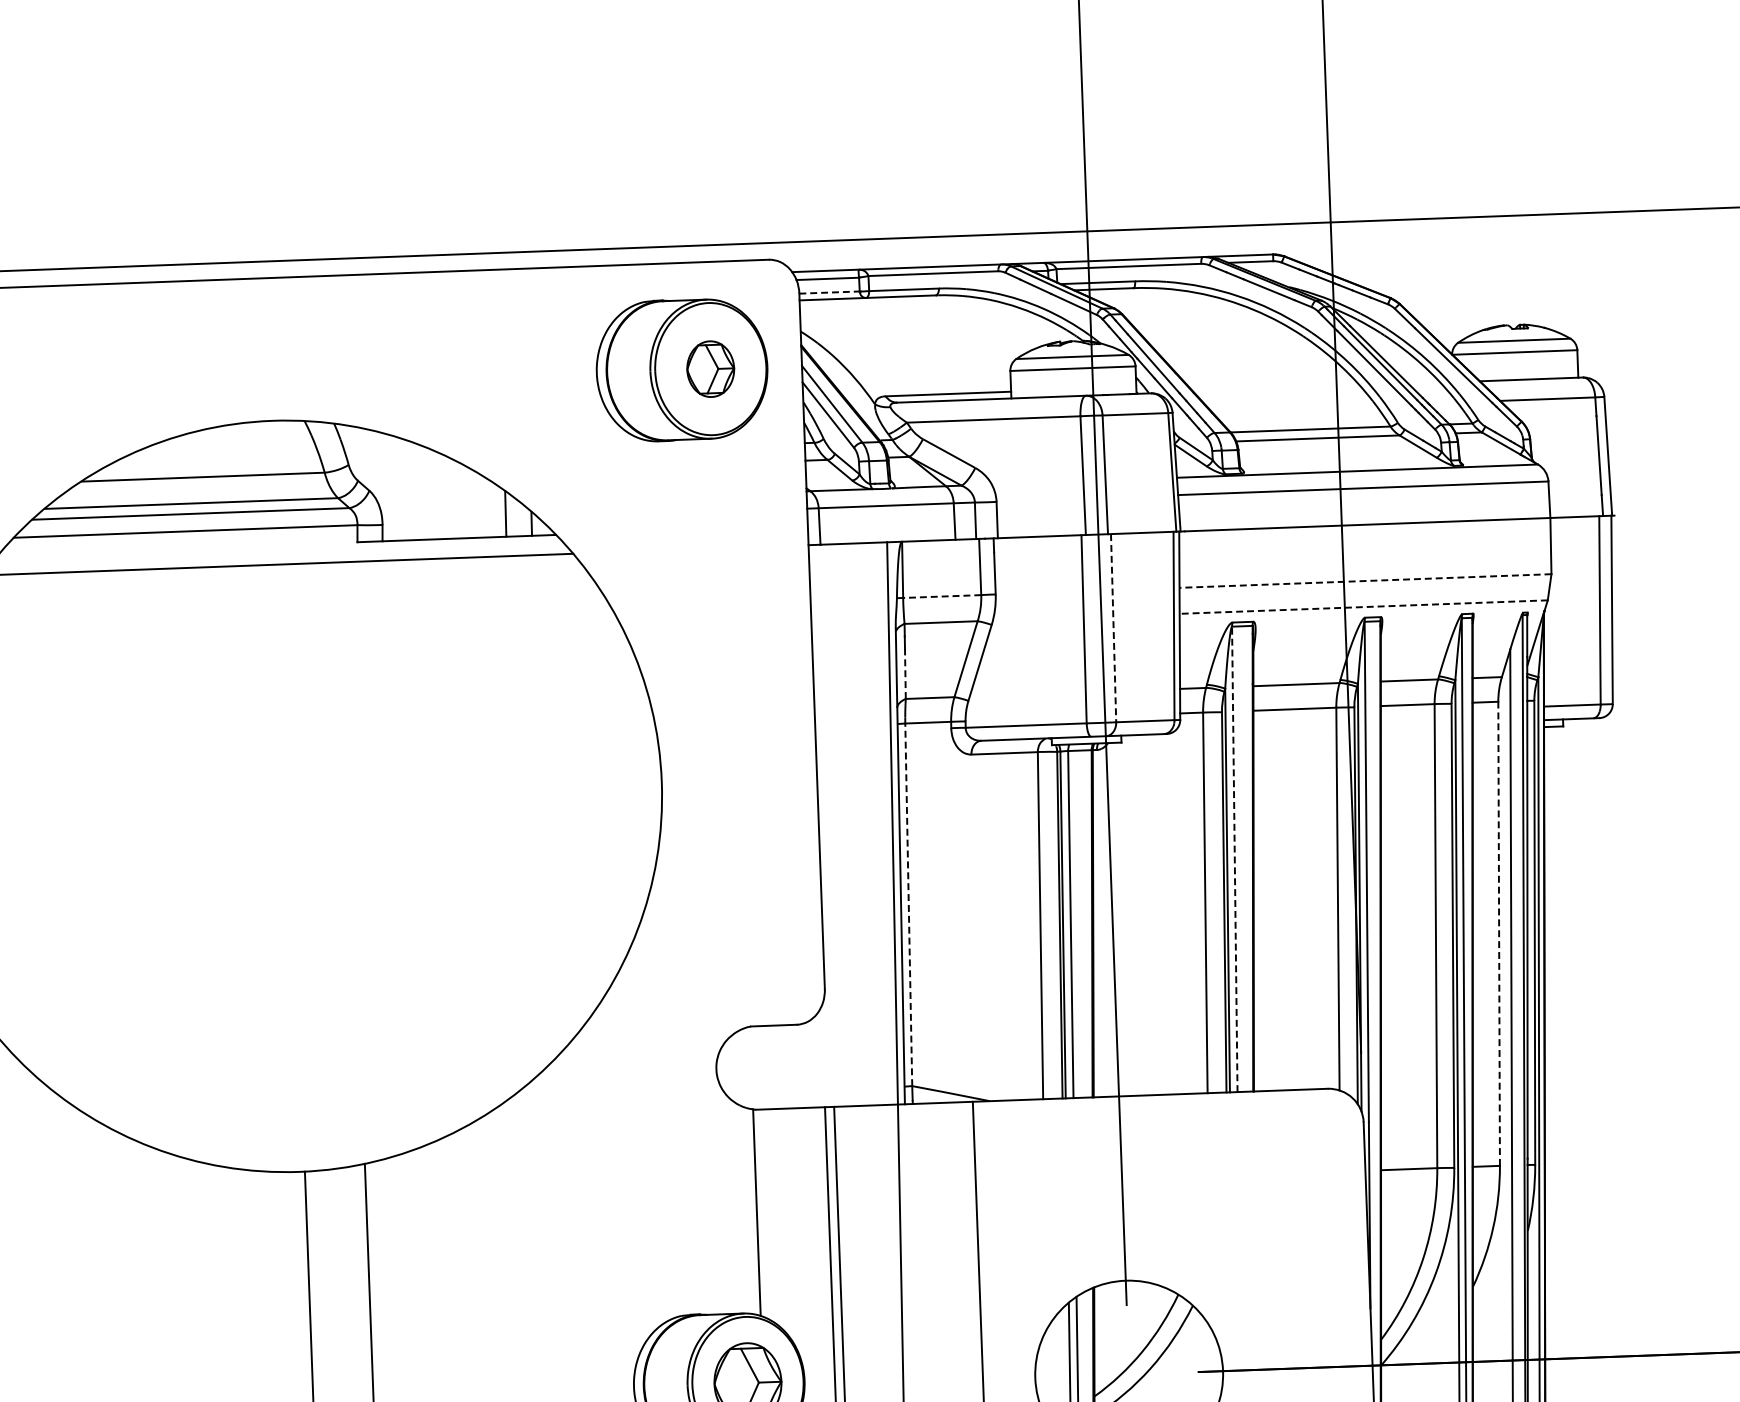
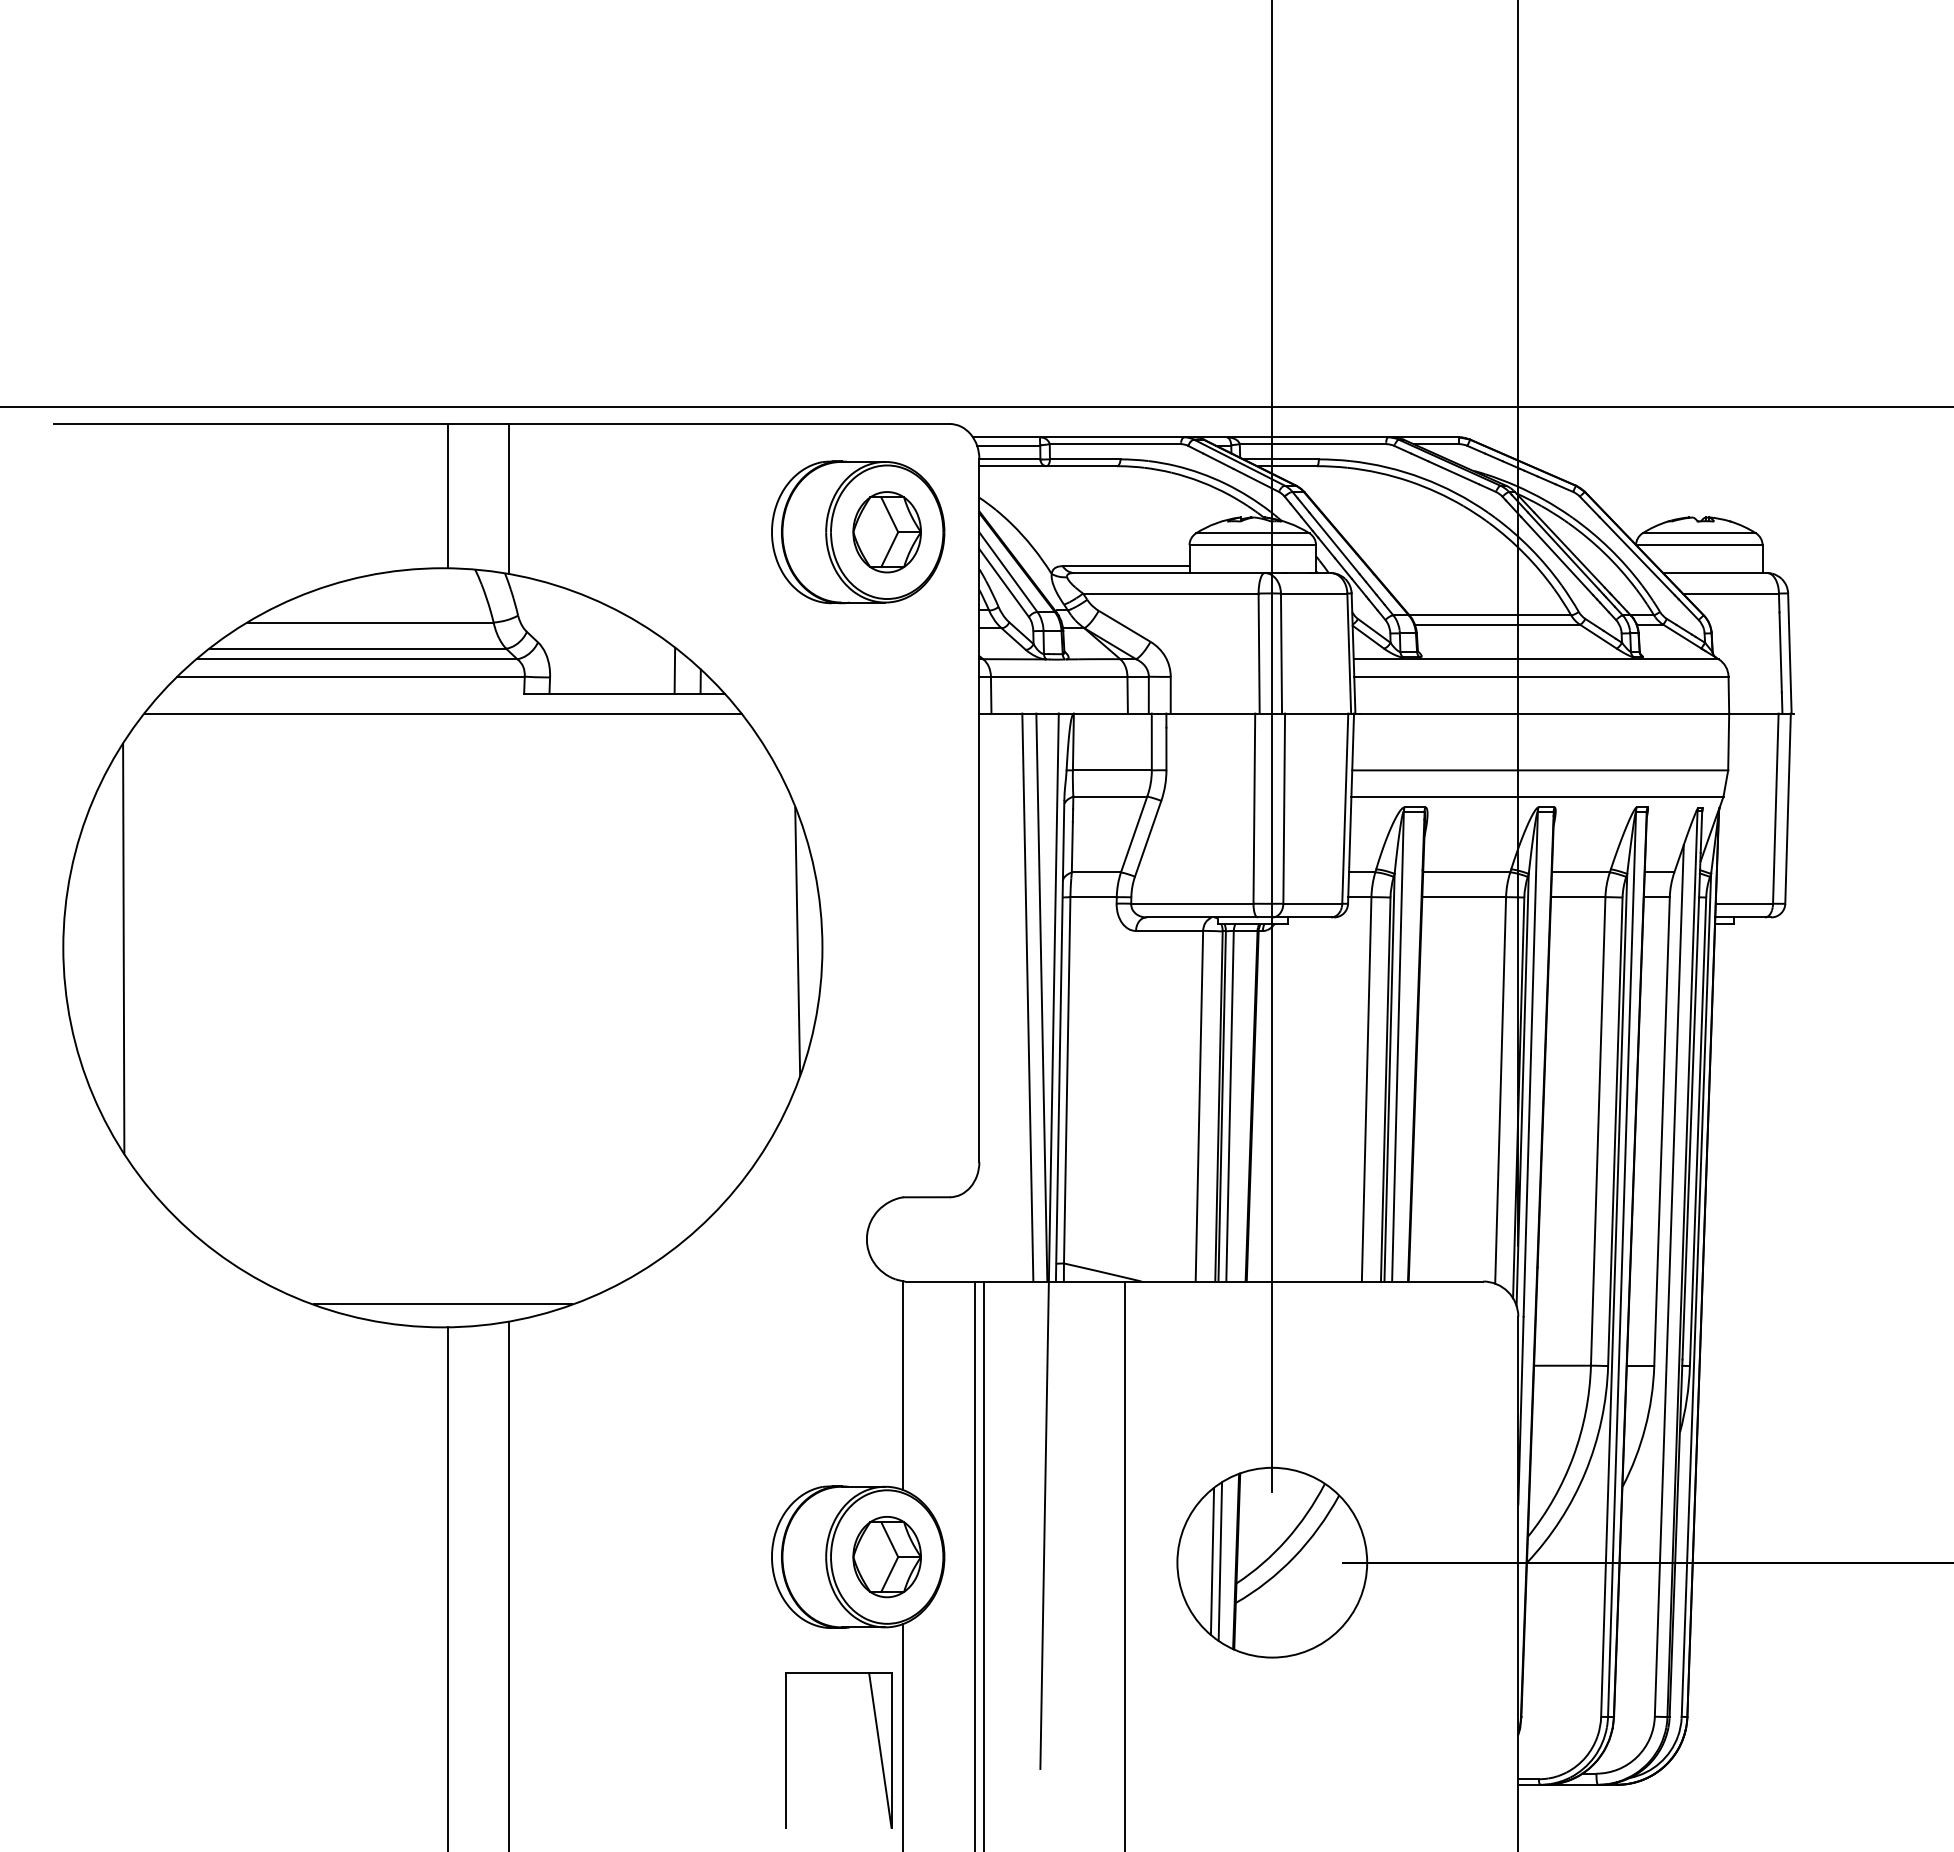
line: (829, 292) -> (1009, 459), dashed -> solid
line: (274, 349) -> (447, 496), added
line: (334, 349) -> (508, 498), added
part: (710, 369) -> (886, 532), size x1.43
line: (1365, 581) -> (1540, 770), dashed -> solid
line: (941, 596) -> (1111, 770), dashed -> solid
line: (1362, 606) -> (1536, 796), dashed -> solid
line: (1113, 628) -> (1284, 809), dashed -> solid
line: (905, 673) -> (1072, 846), dashed -> solid
line: (636, 777) -> (797, 941), added
line: (880, 823) -> (1041, 997), added
line: (866, 824) -> (1027, 997), added
line: (1235, 859) -> (1398, 1046), dashed -> solid
line: (909, 903) -> (1067, 1079), dashed -> solid
line: (1499, 932) -> (1662, 1130), dashed -> solid
line: (298, 1149) -> (442, 1304), added

